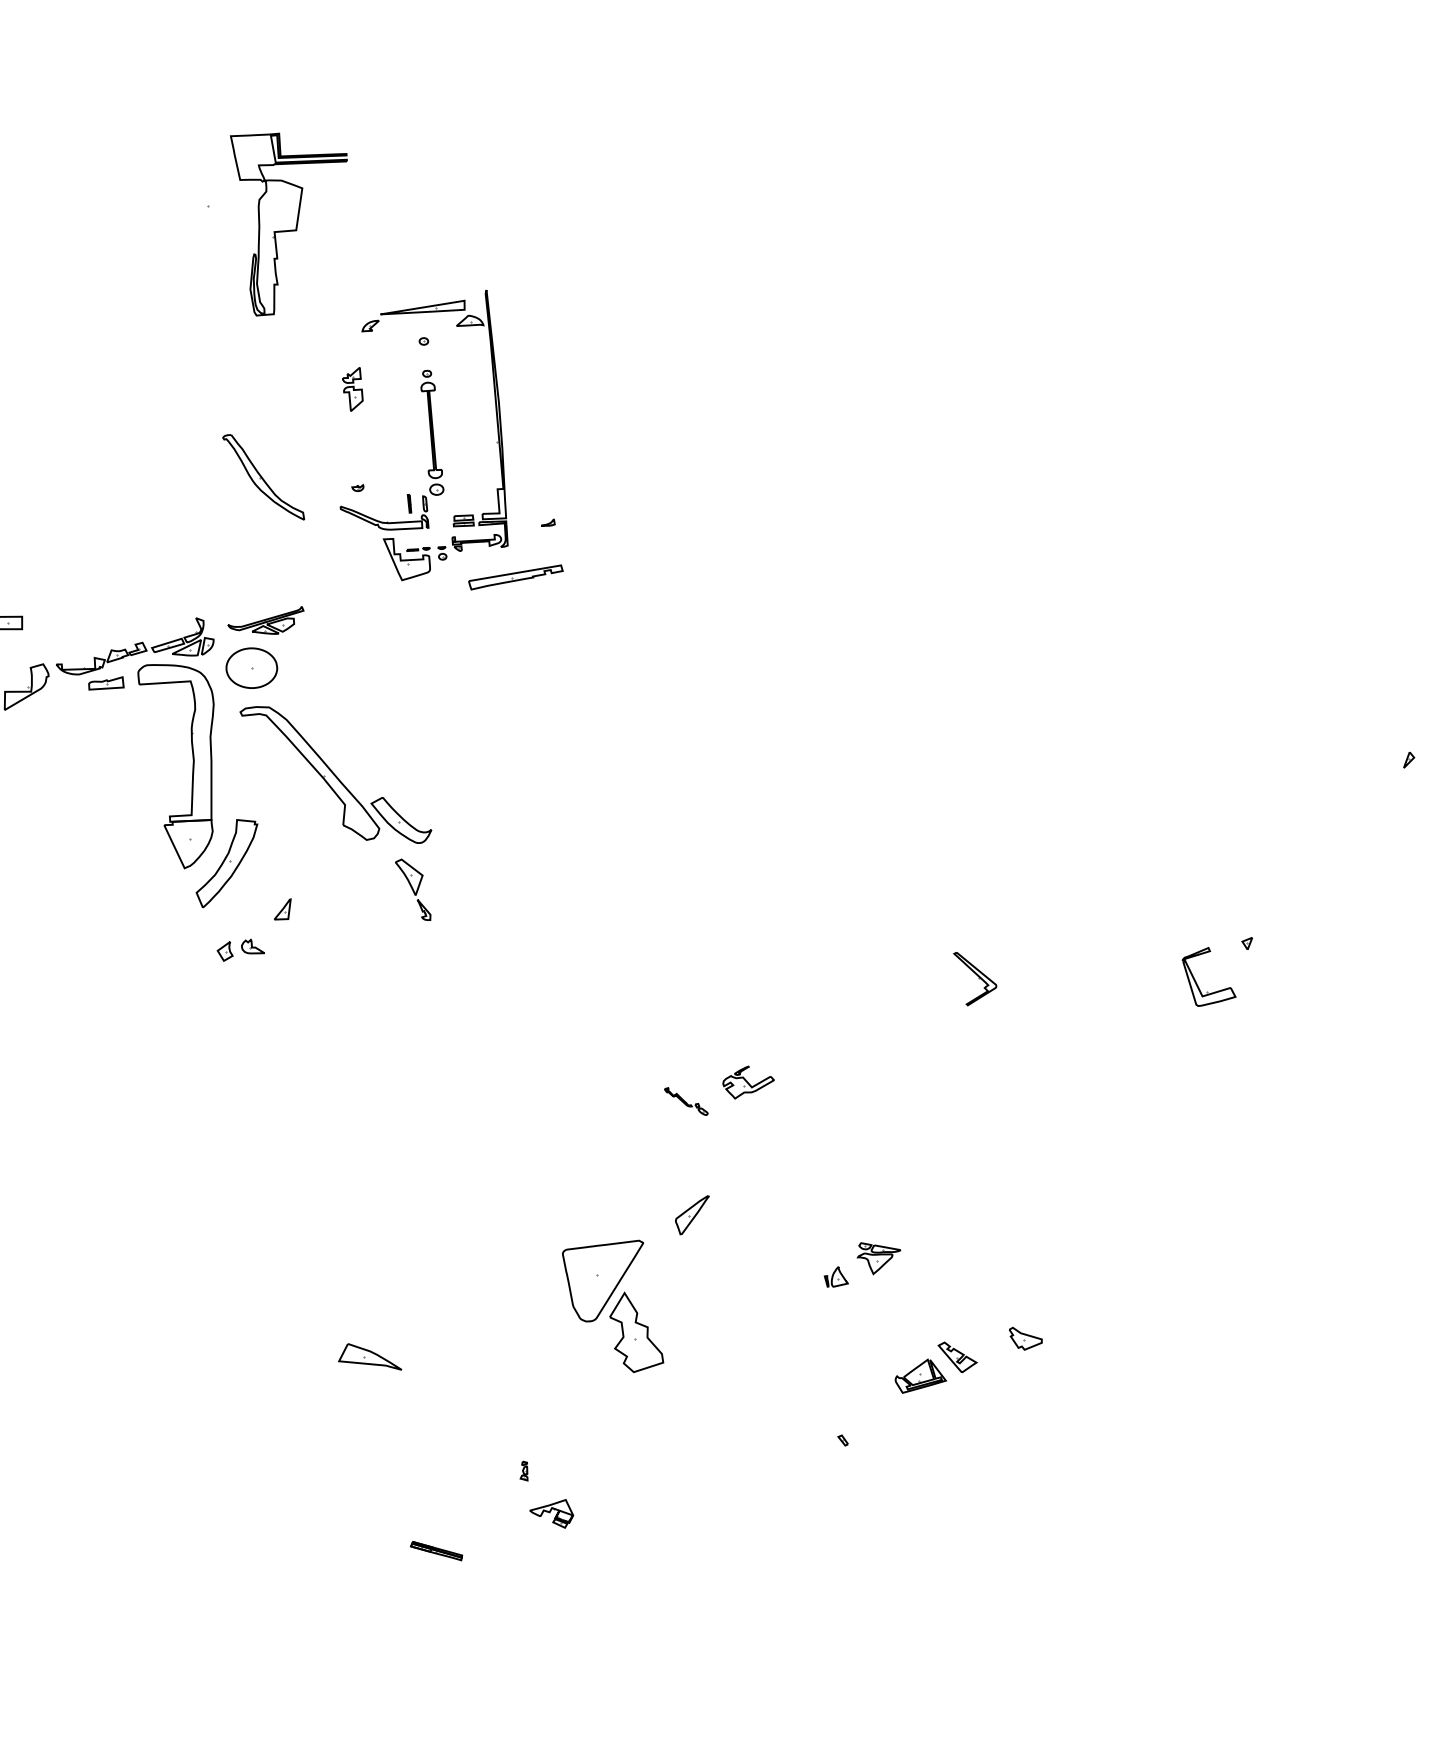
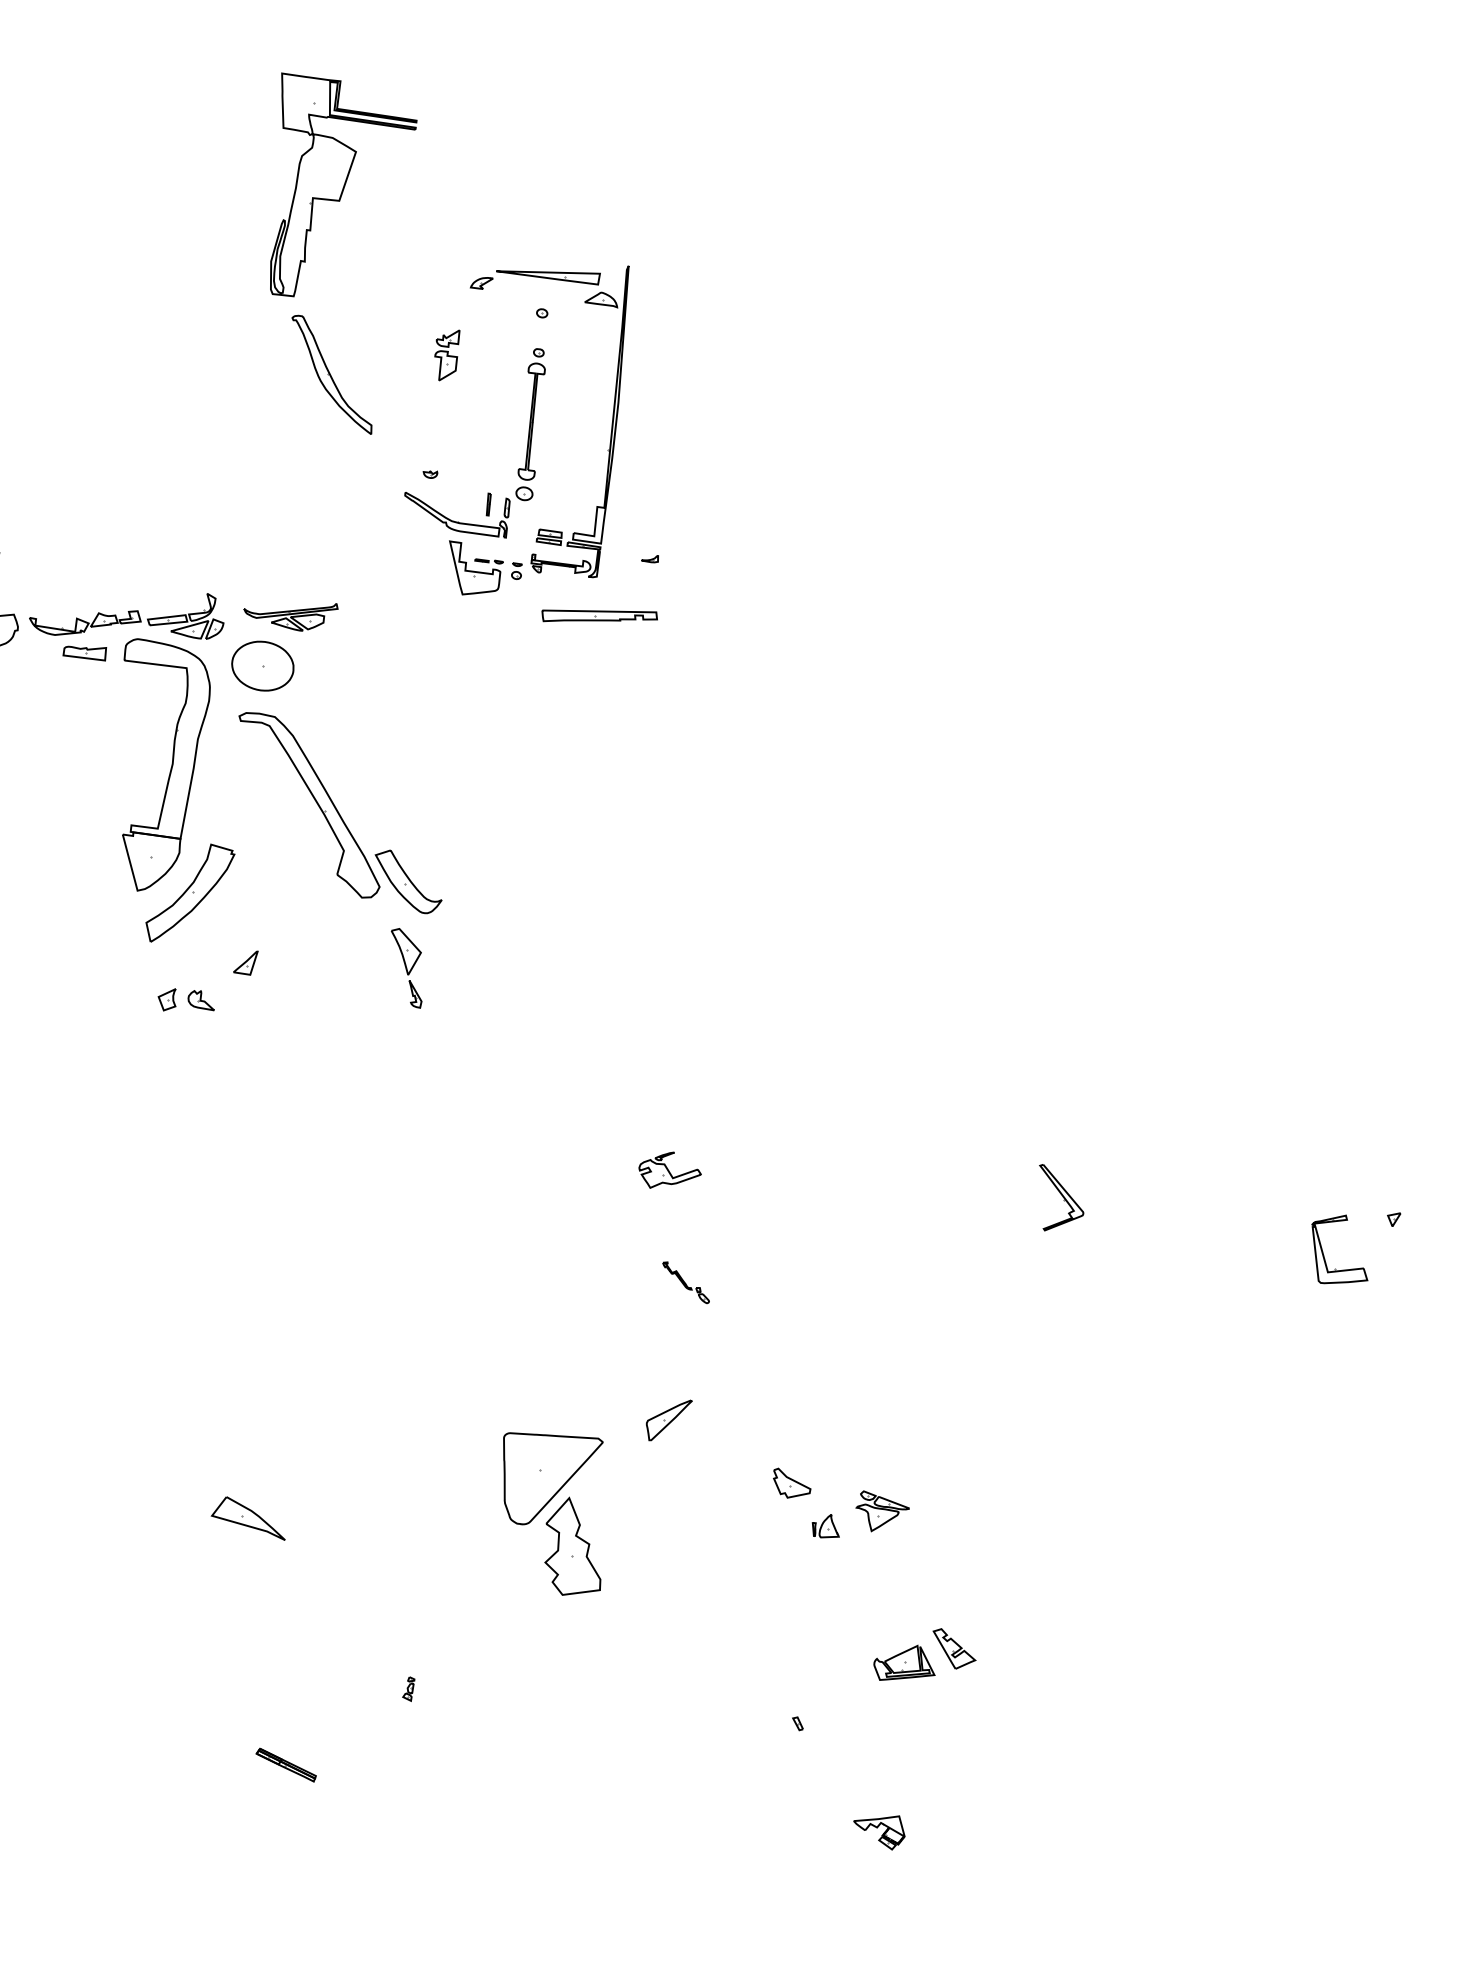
part: (288, 224) -> (331, 192), moved
part: (263, 477) -> (331, 374), moved
part: (748, 1082) -> (669, 1171), moved
part: (1025, 1338) -> (791, 1484), moved
part: (551, 1513) -> (879, 1829), moved

